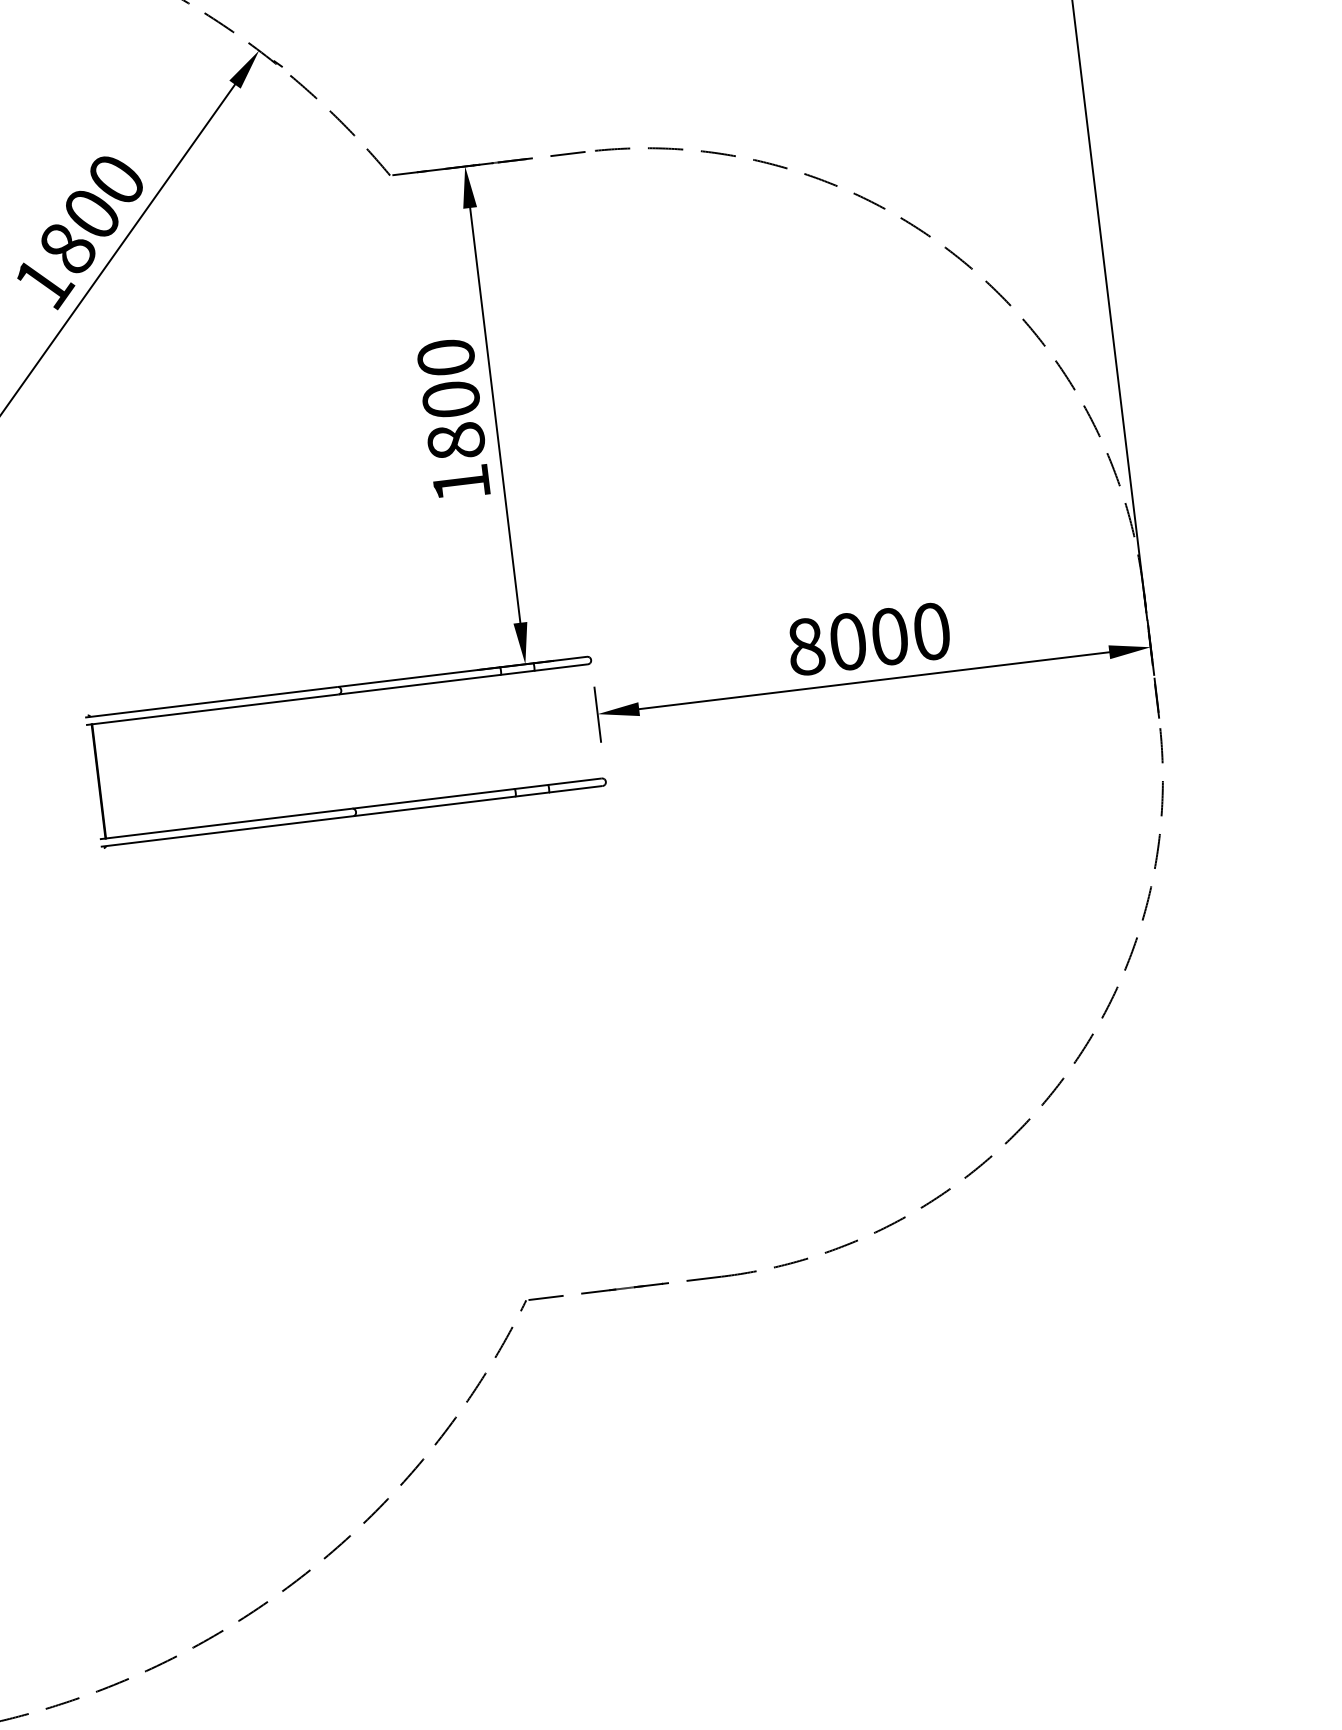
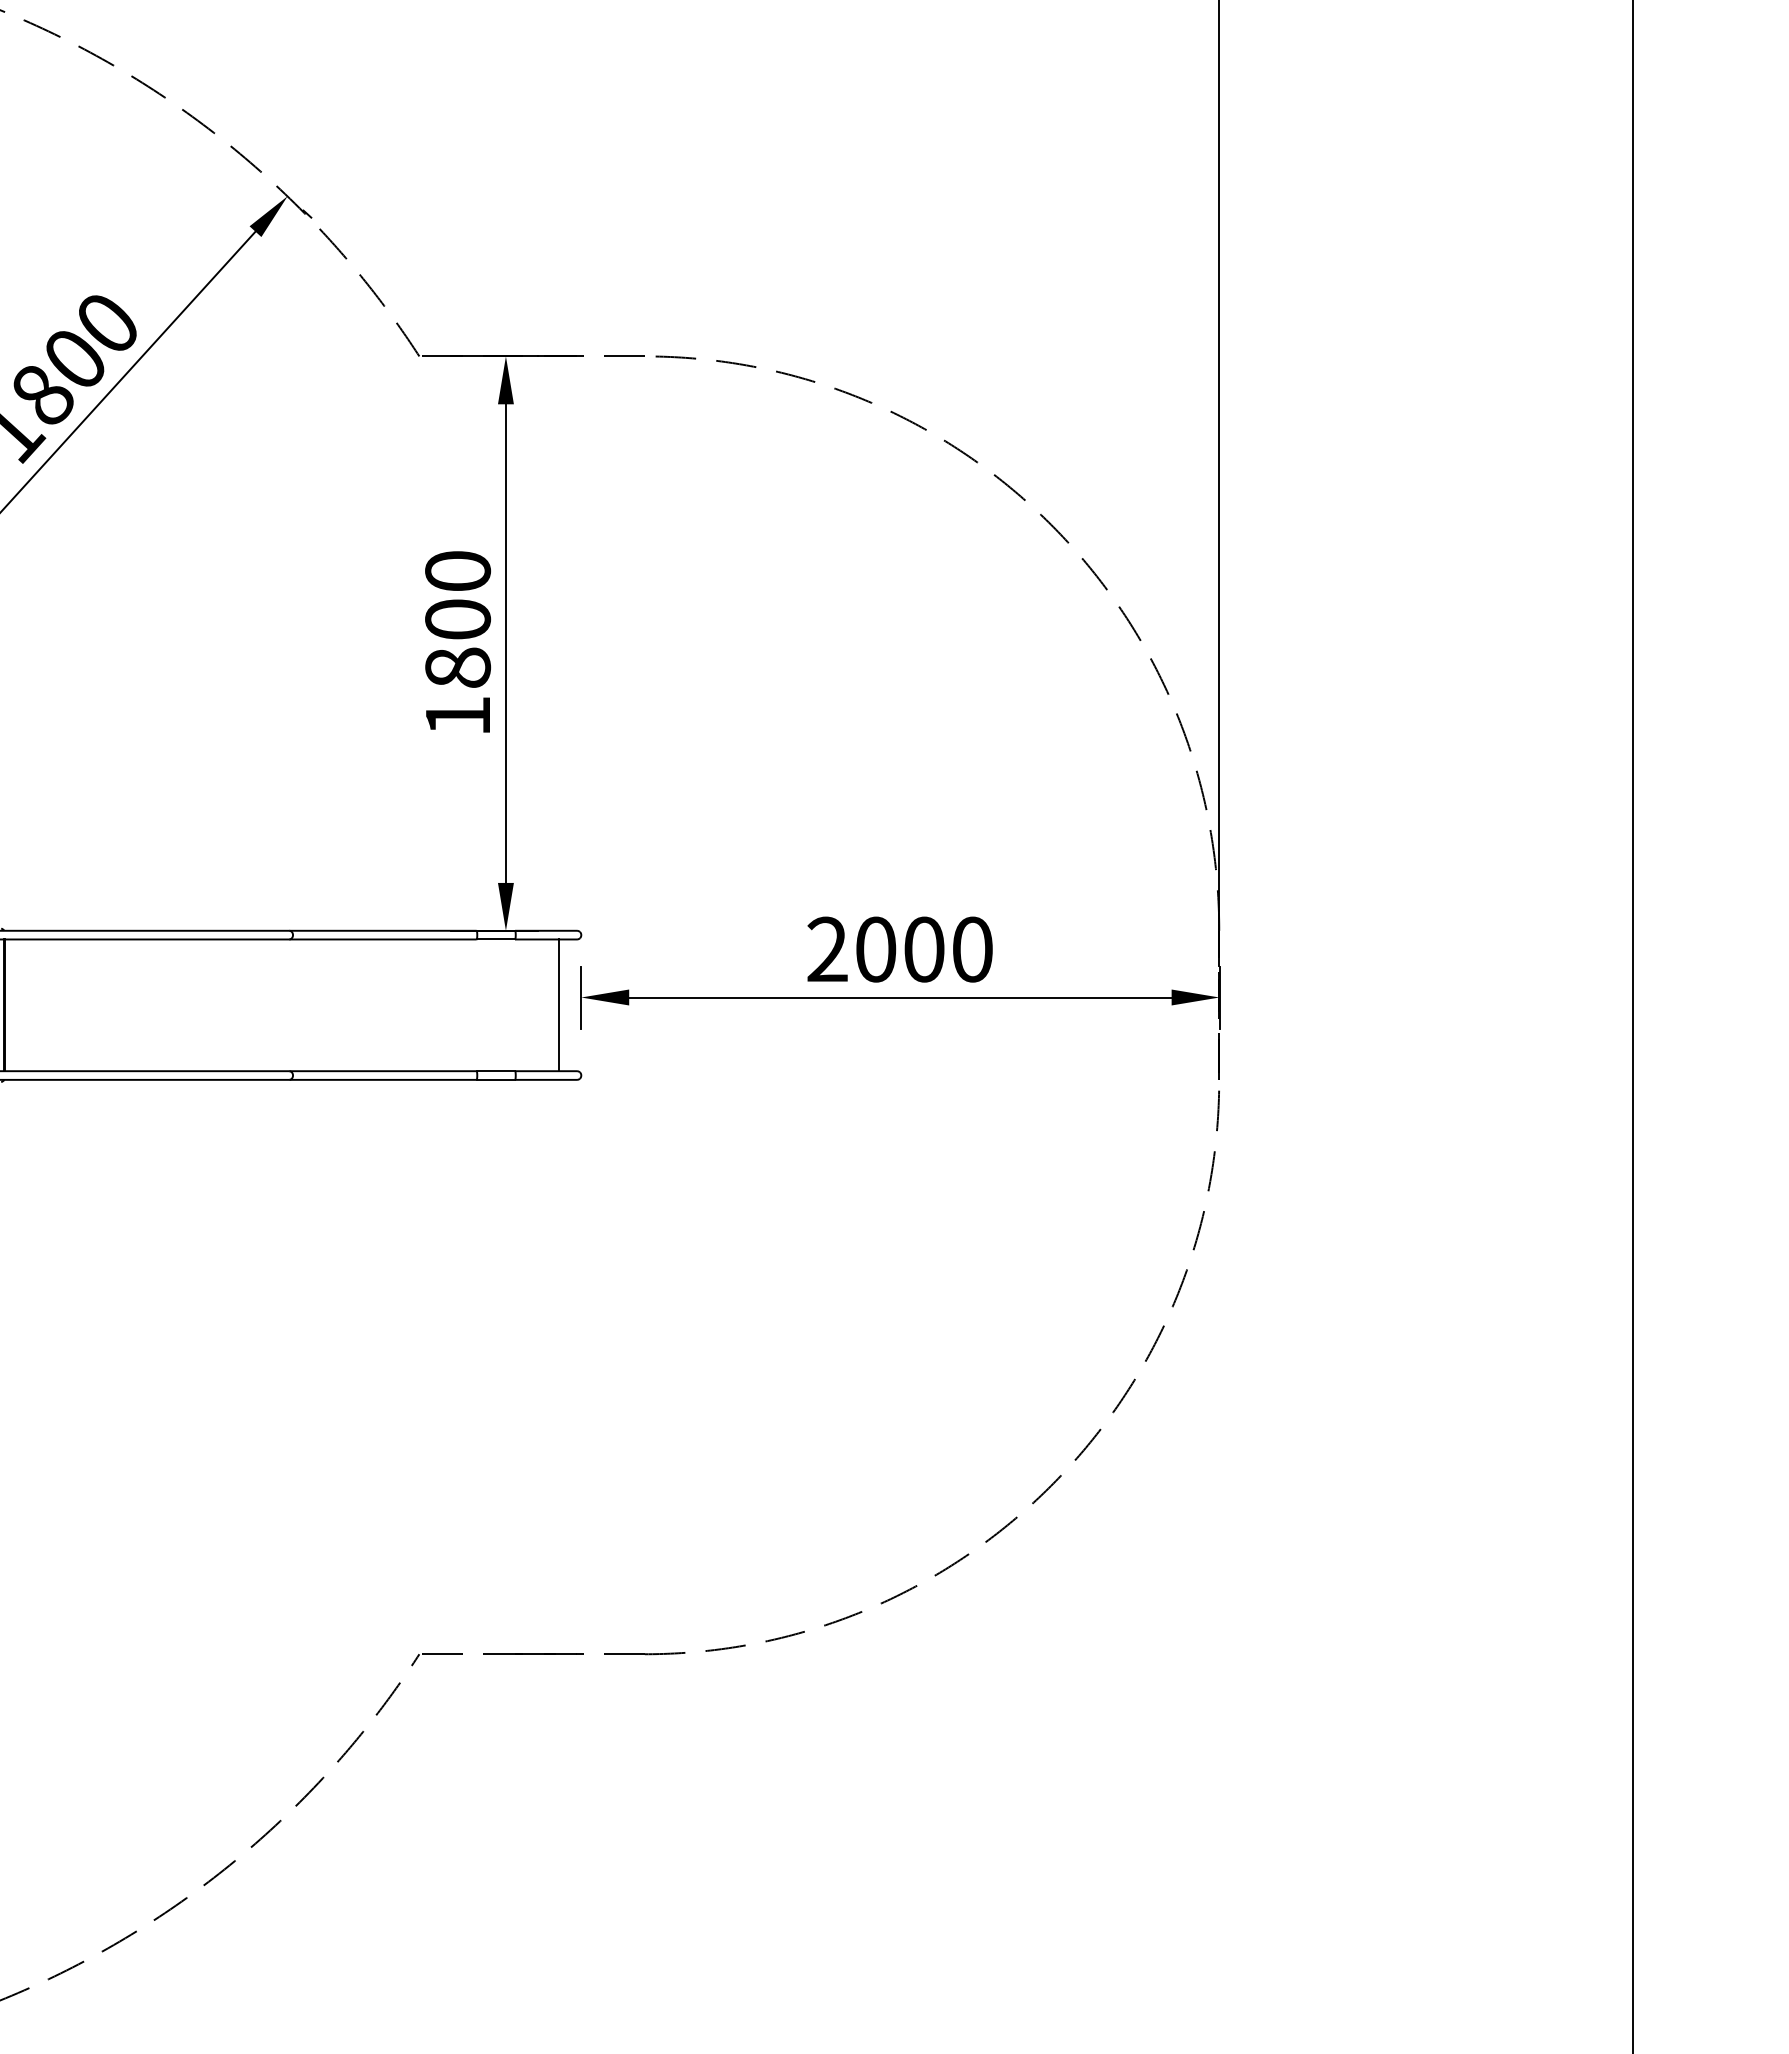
text: (806, 646) -> (827, 949), 8000 -> 2000
line: (579, 723) -> (559, 1005), added

